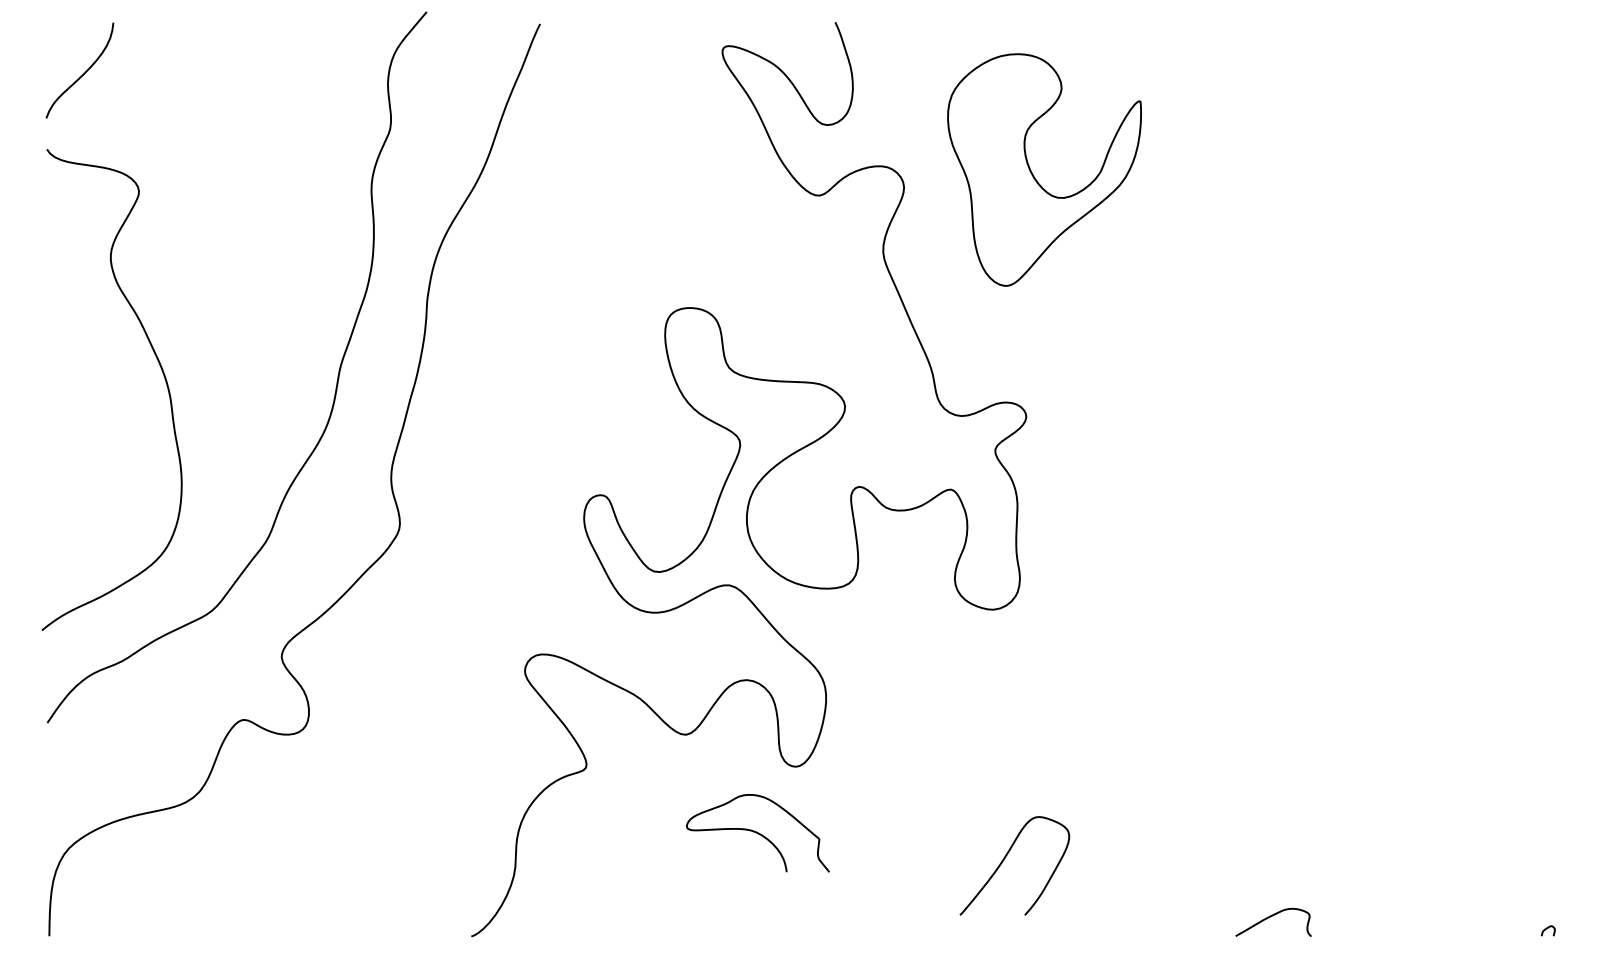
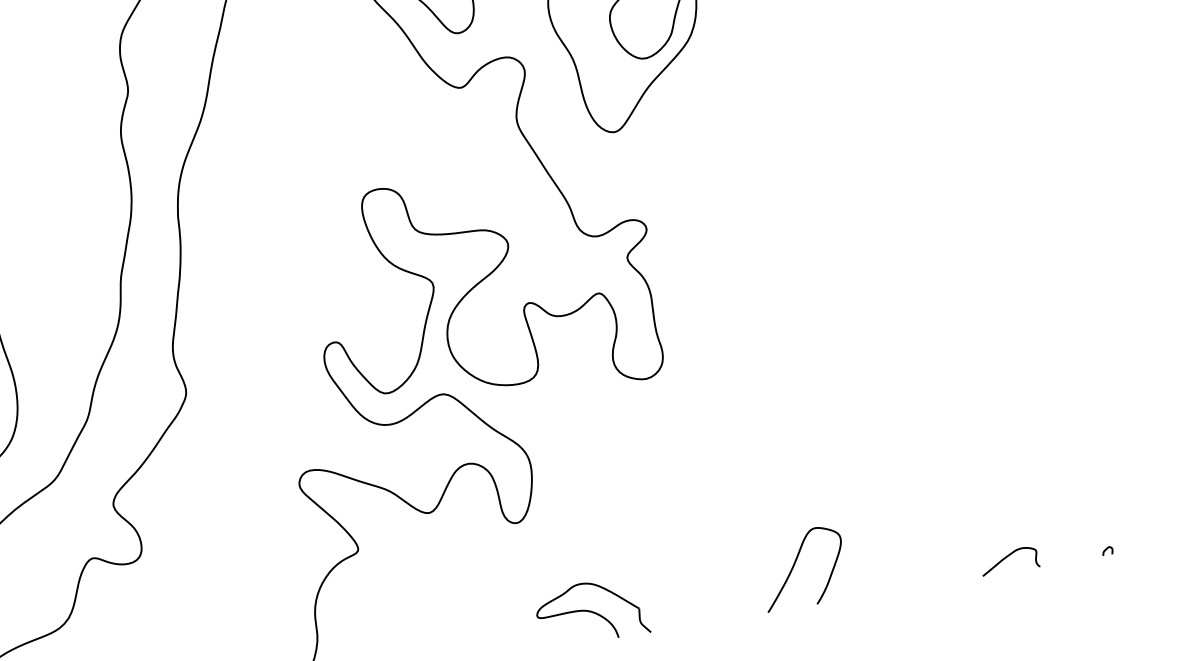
part: (757, 833) -> (591, 612), moved
curve: (1004, 860) -> (794, 565), moved
curve: (1270, 917) -> (1006, 557), moved

